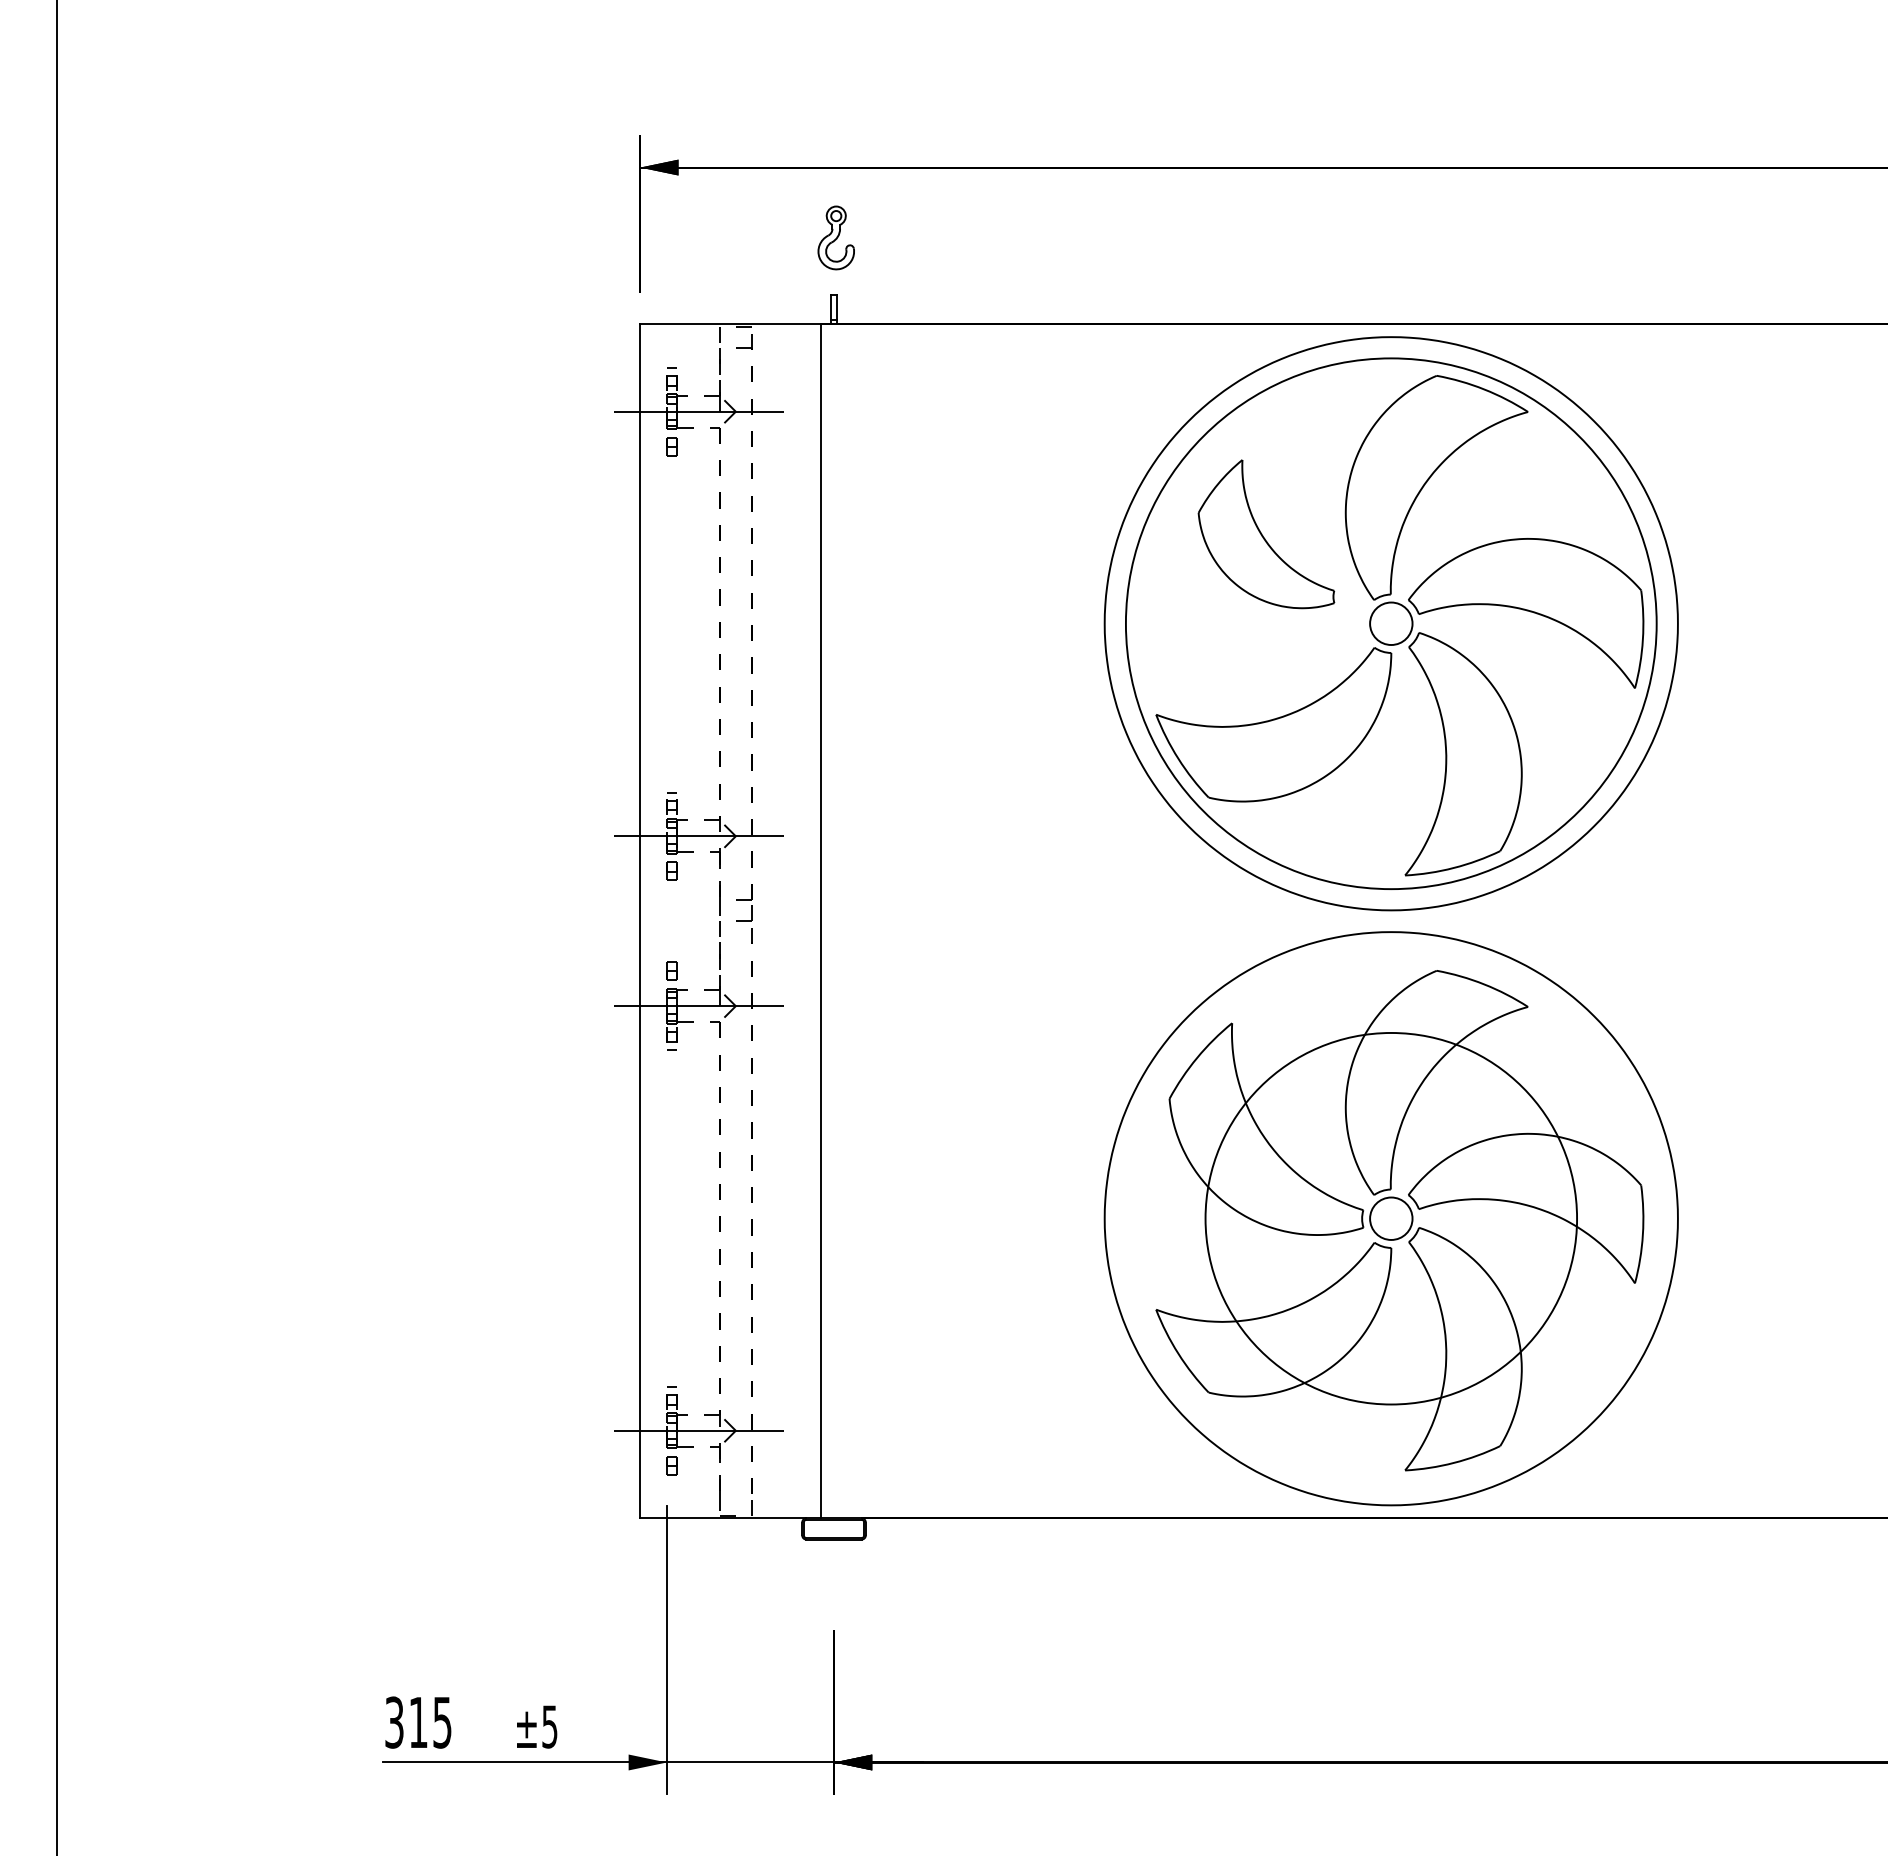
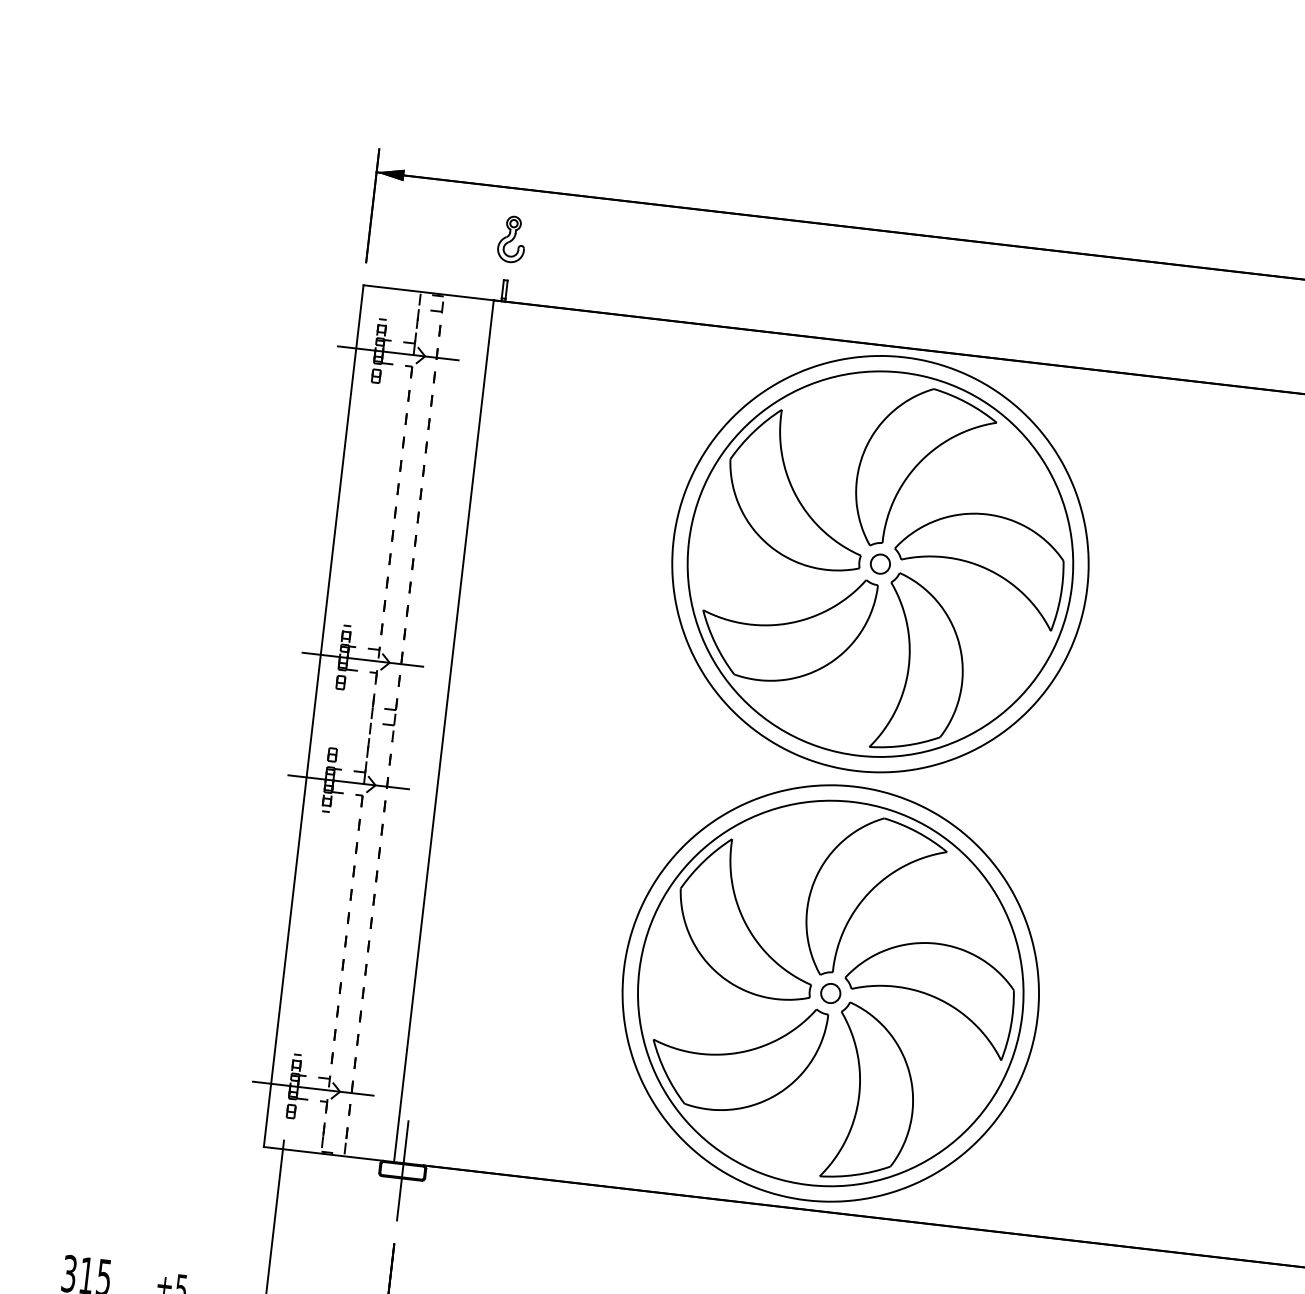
part: (1266, 533) -> (797, 488), size x1.43
circle: (1391, 623) -> (880, 564), size x0.62
circle: (1390, 1218) -> (830, 993), size x1.43
circle: (1391, 1218) -> (830, 993), size x0.62
line: (834, 1528) -> (403, 1170), added

